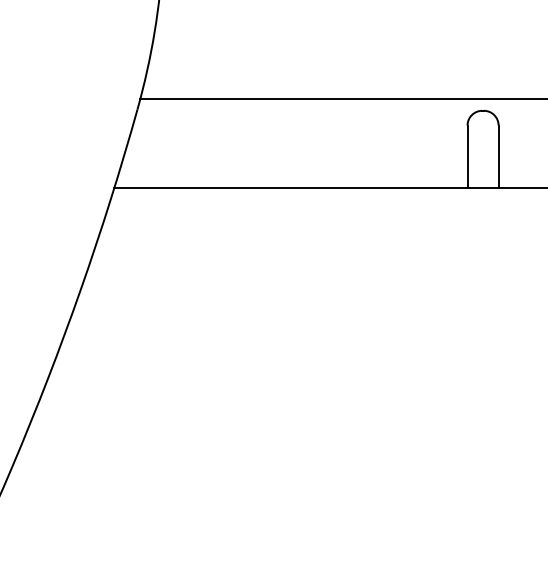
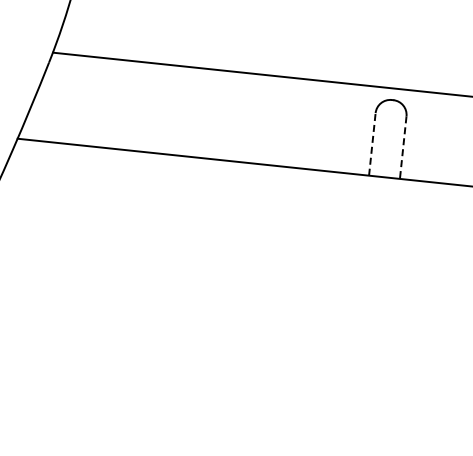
line: (467, 156) -> (372, 143), solid -> dashed
line: (498, 157) -> (403, 148), solid -> dashed

